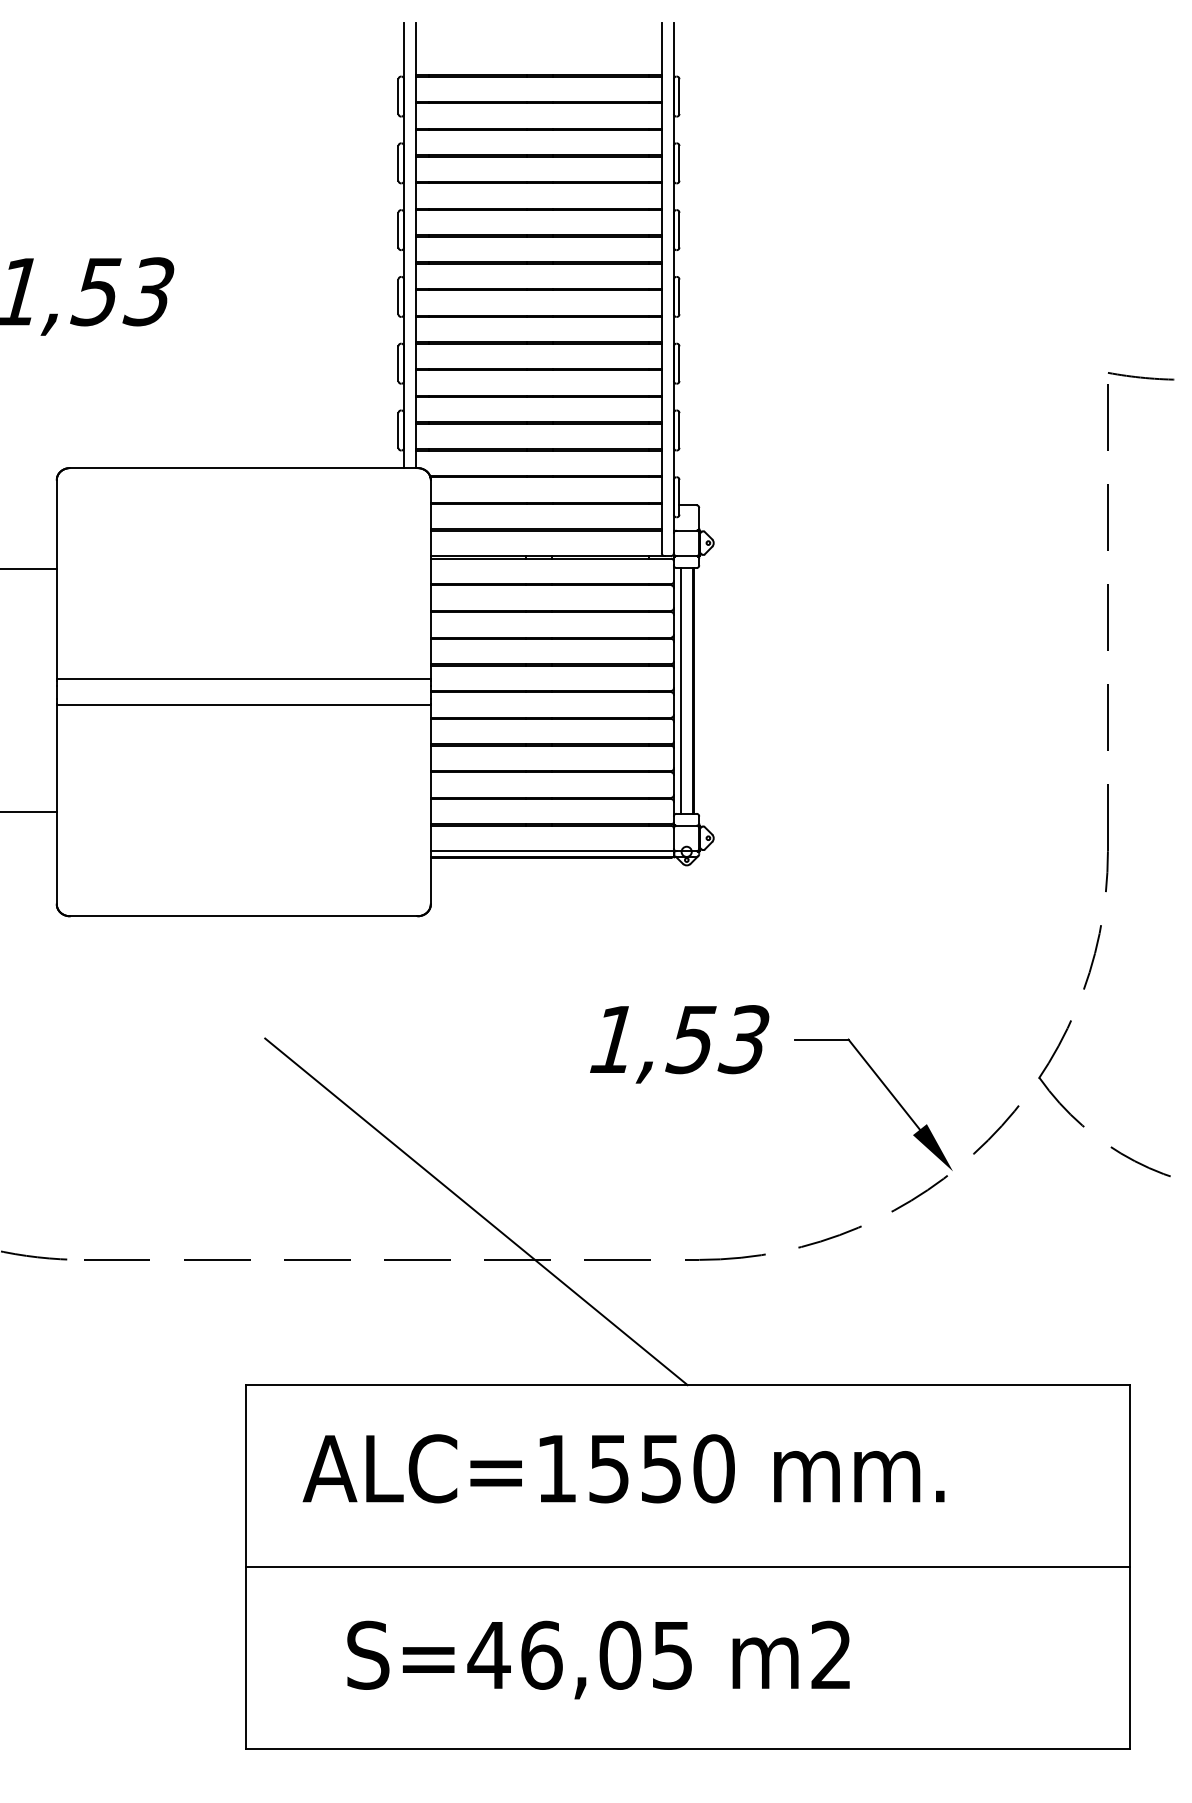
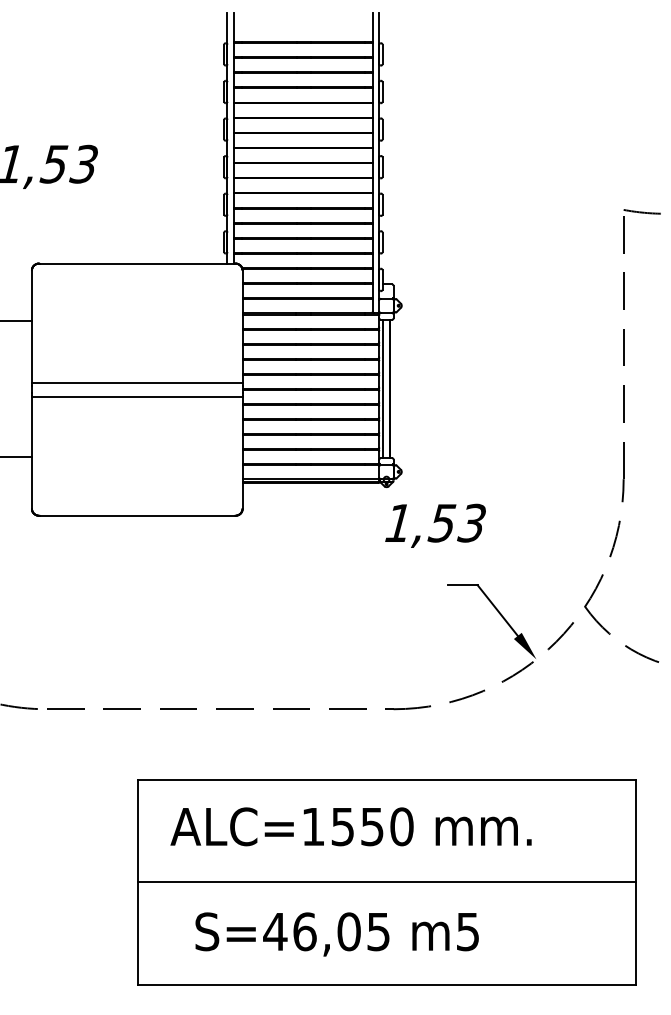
text: (679, 1043) -> (435, 525), moved
line: (476, 1210) -> (268, 681), removed
text: (830, 1654) -> (467, 931), m2 -> m5

